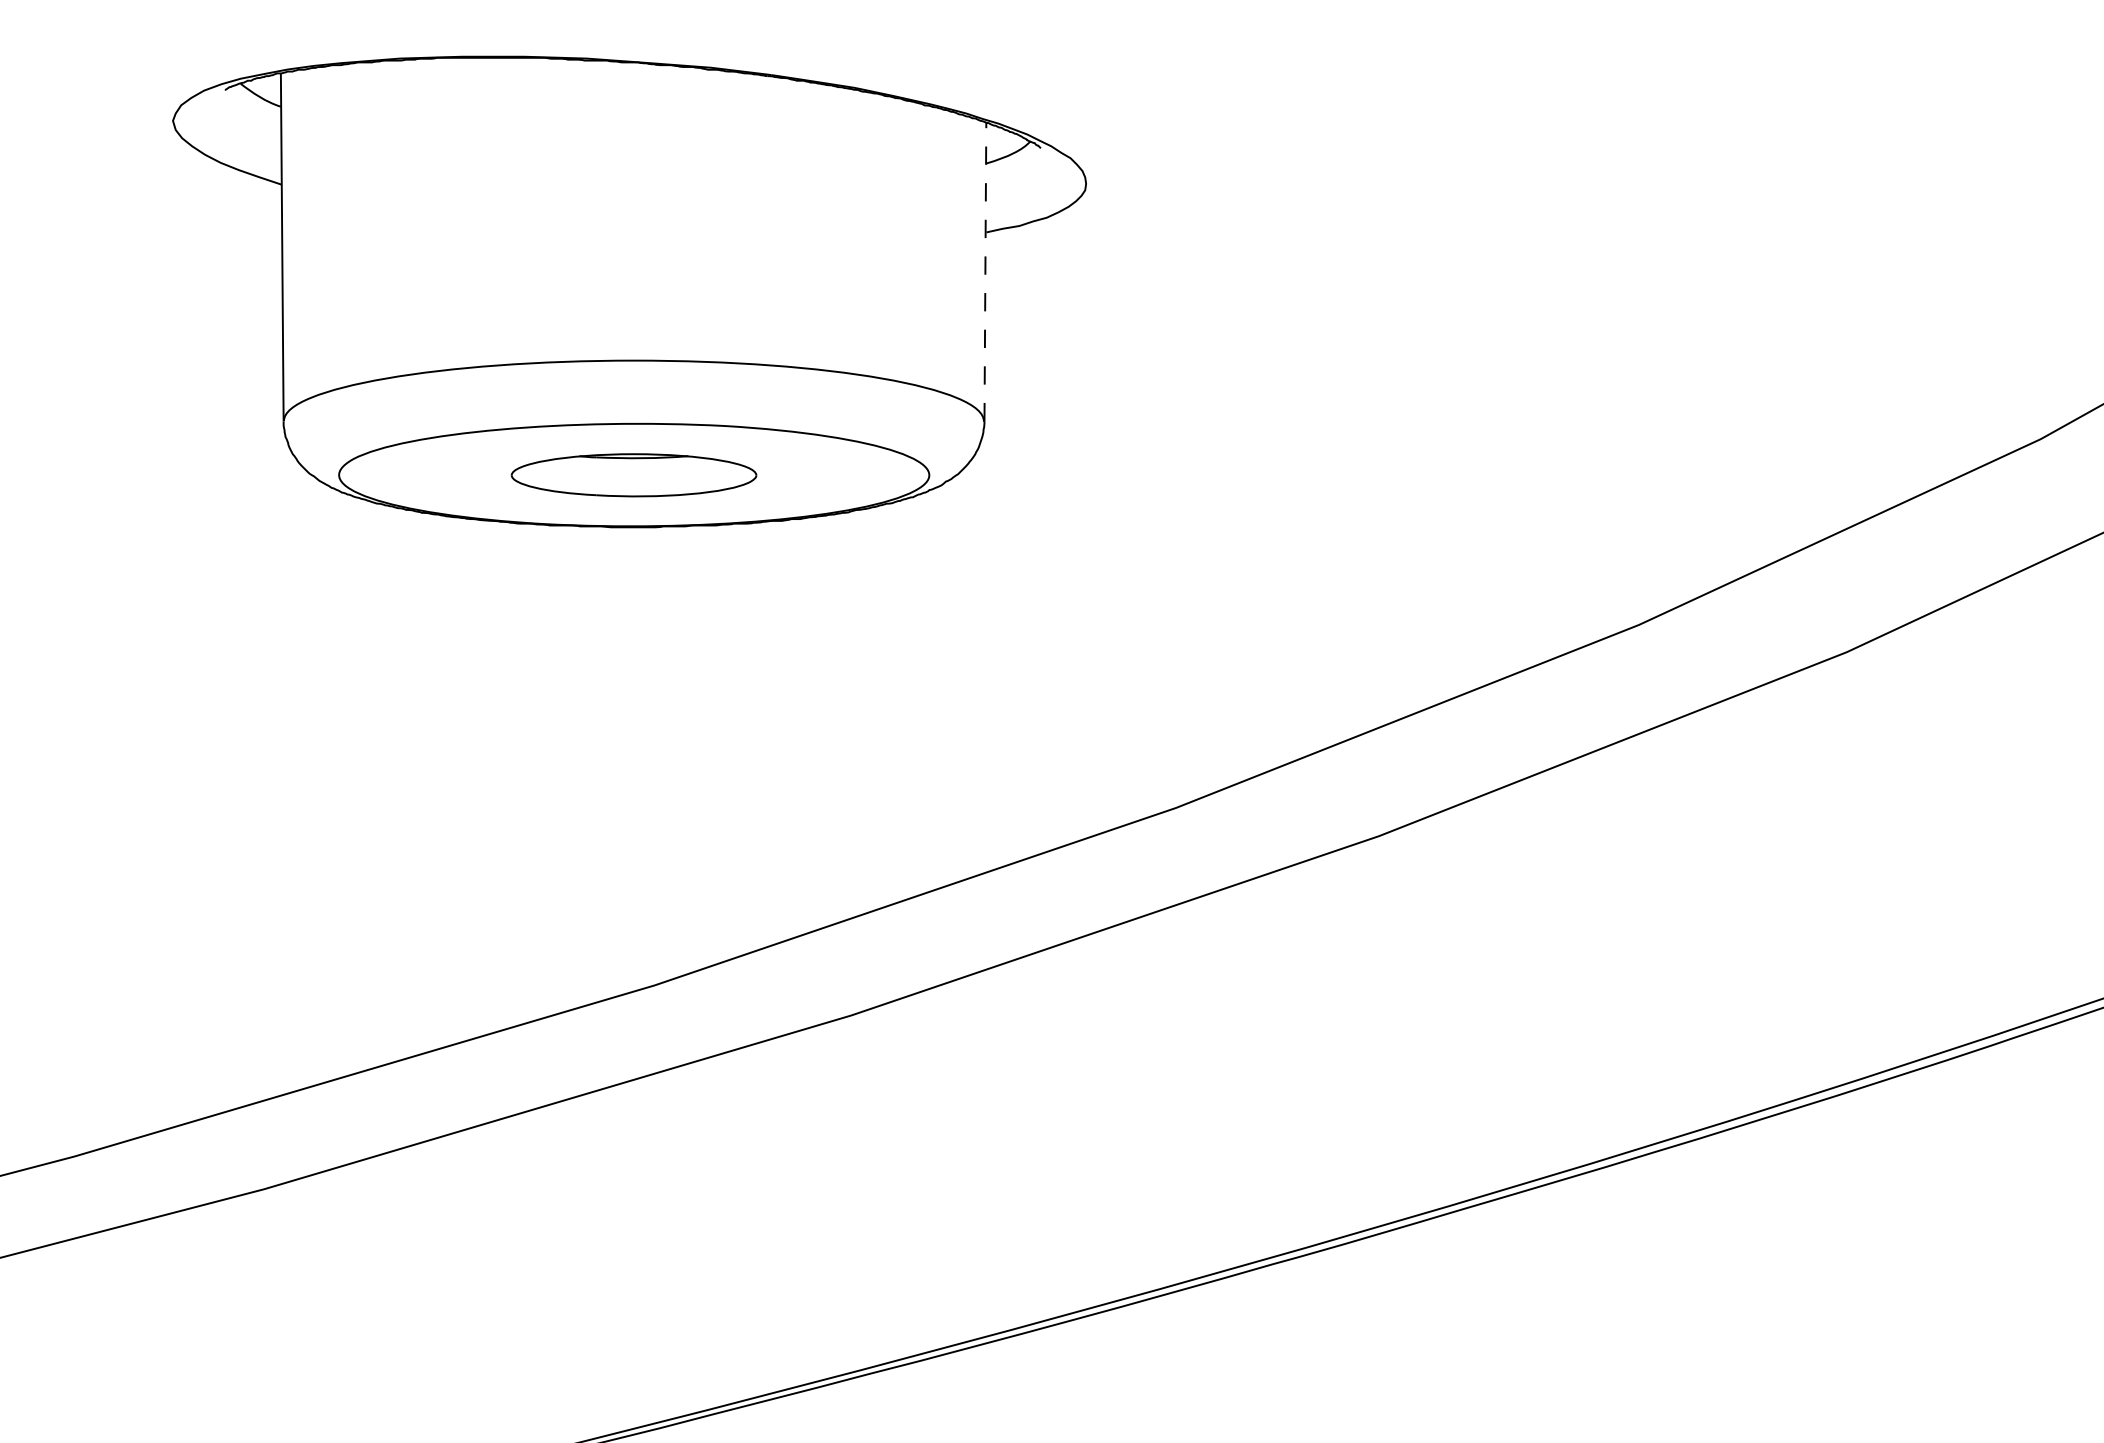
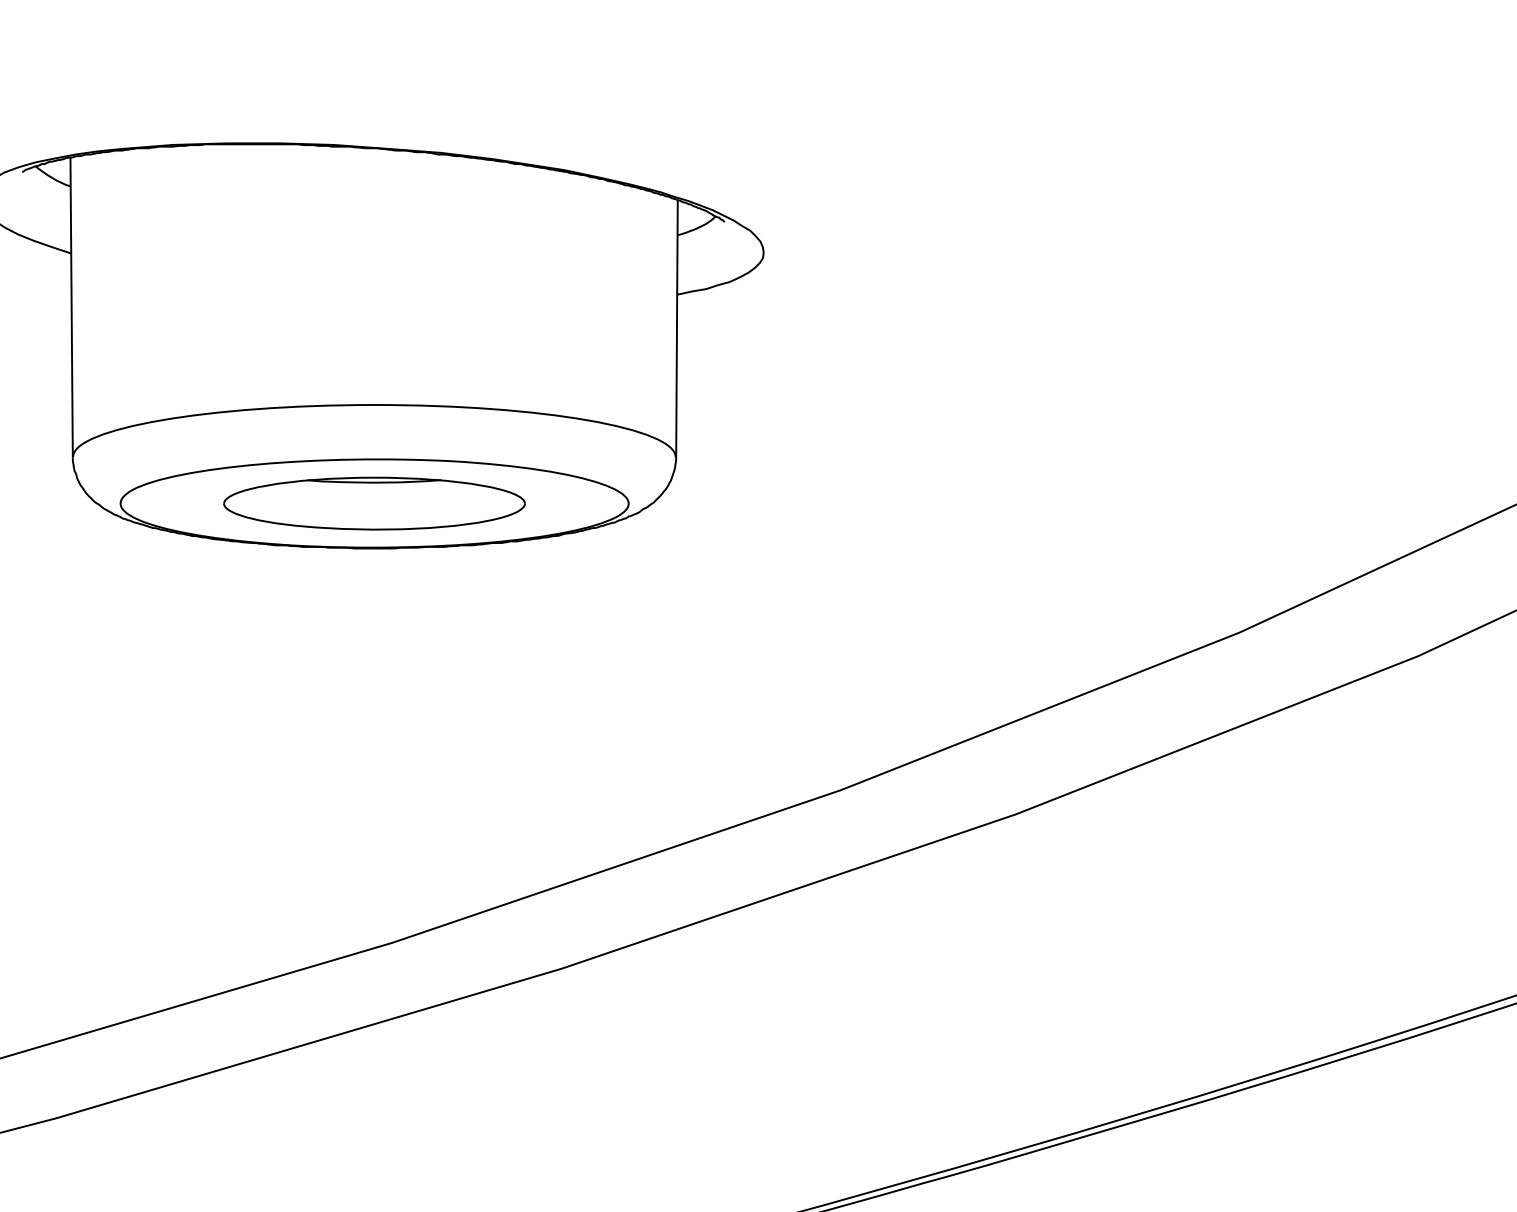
line: (985, 271) -> (677, 328), dashed -> solid
part: (633, 475) -> (374, 503), size x1.43

